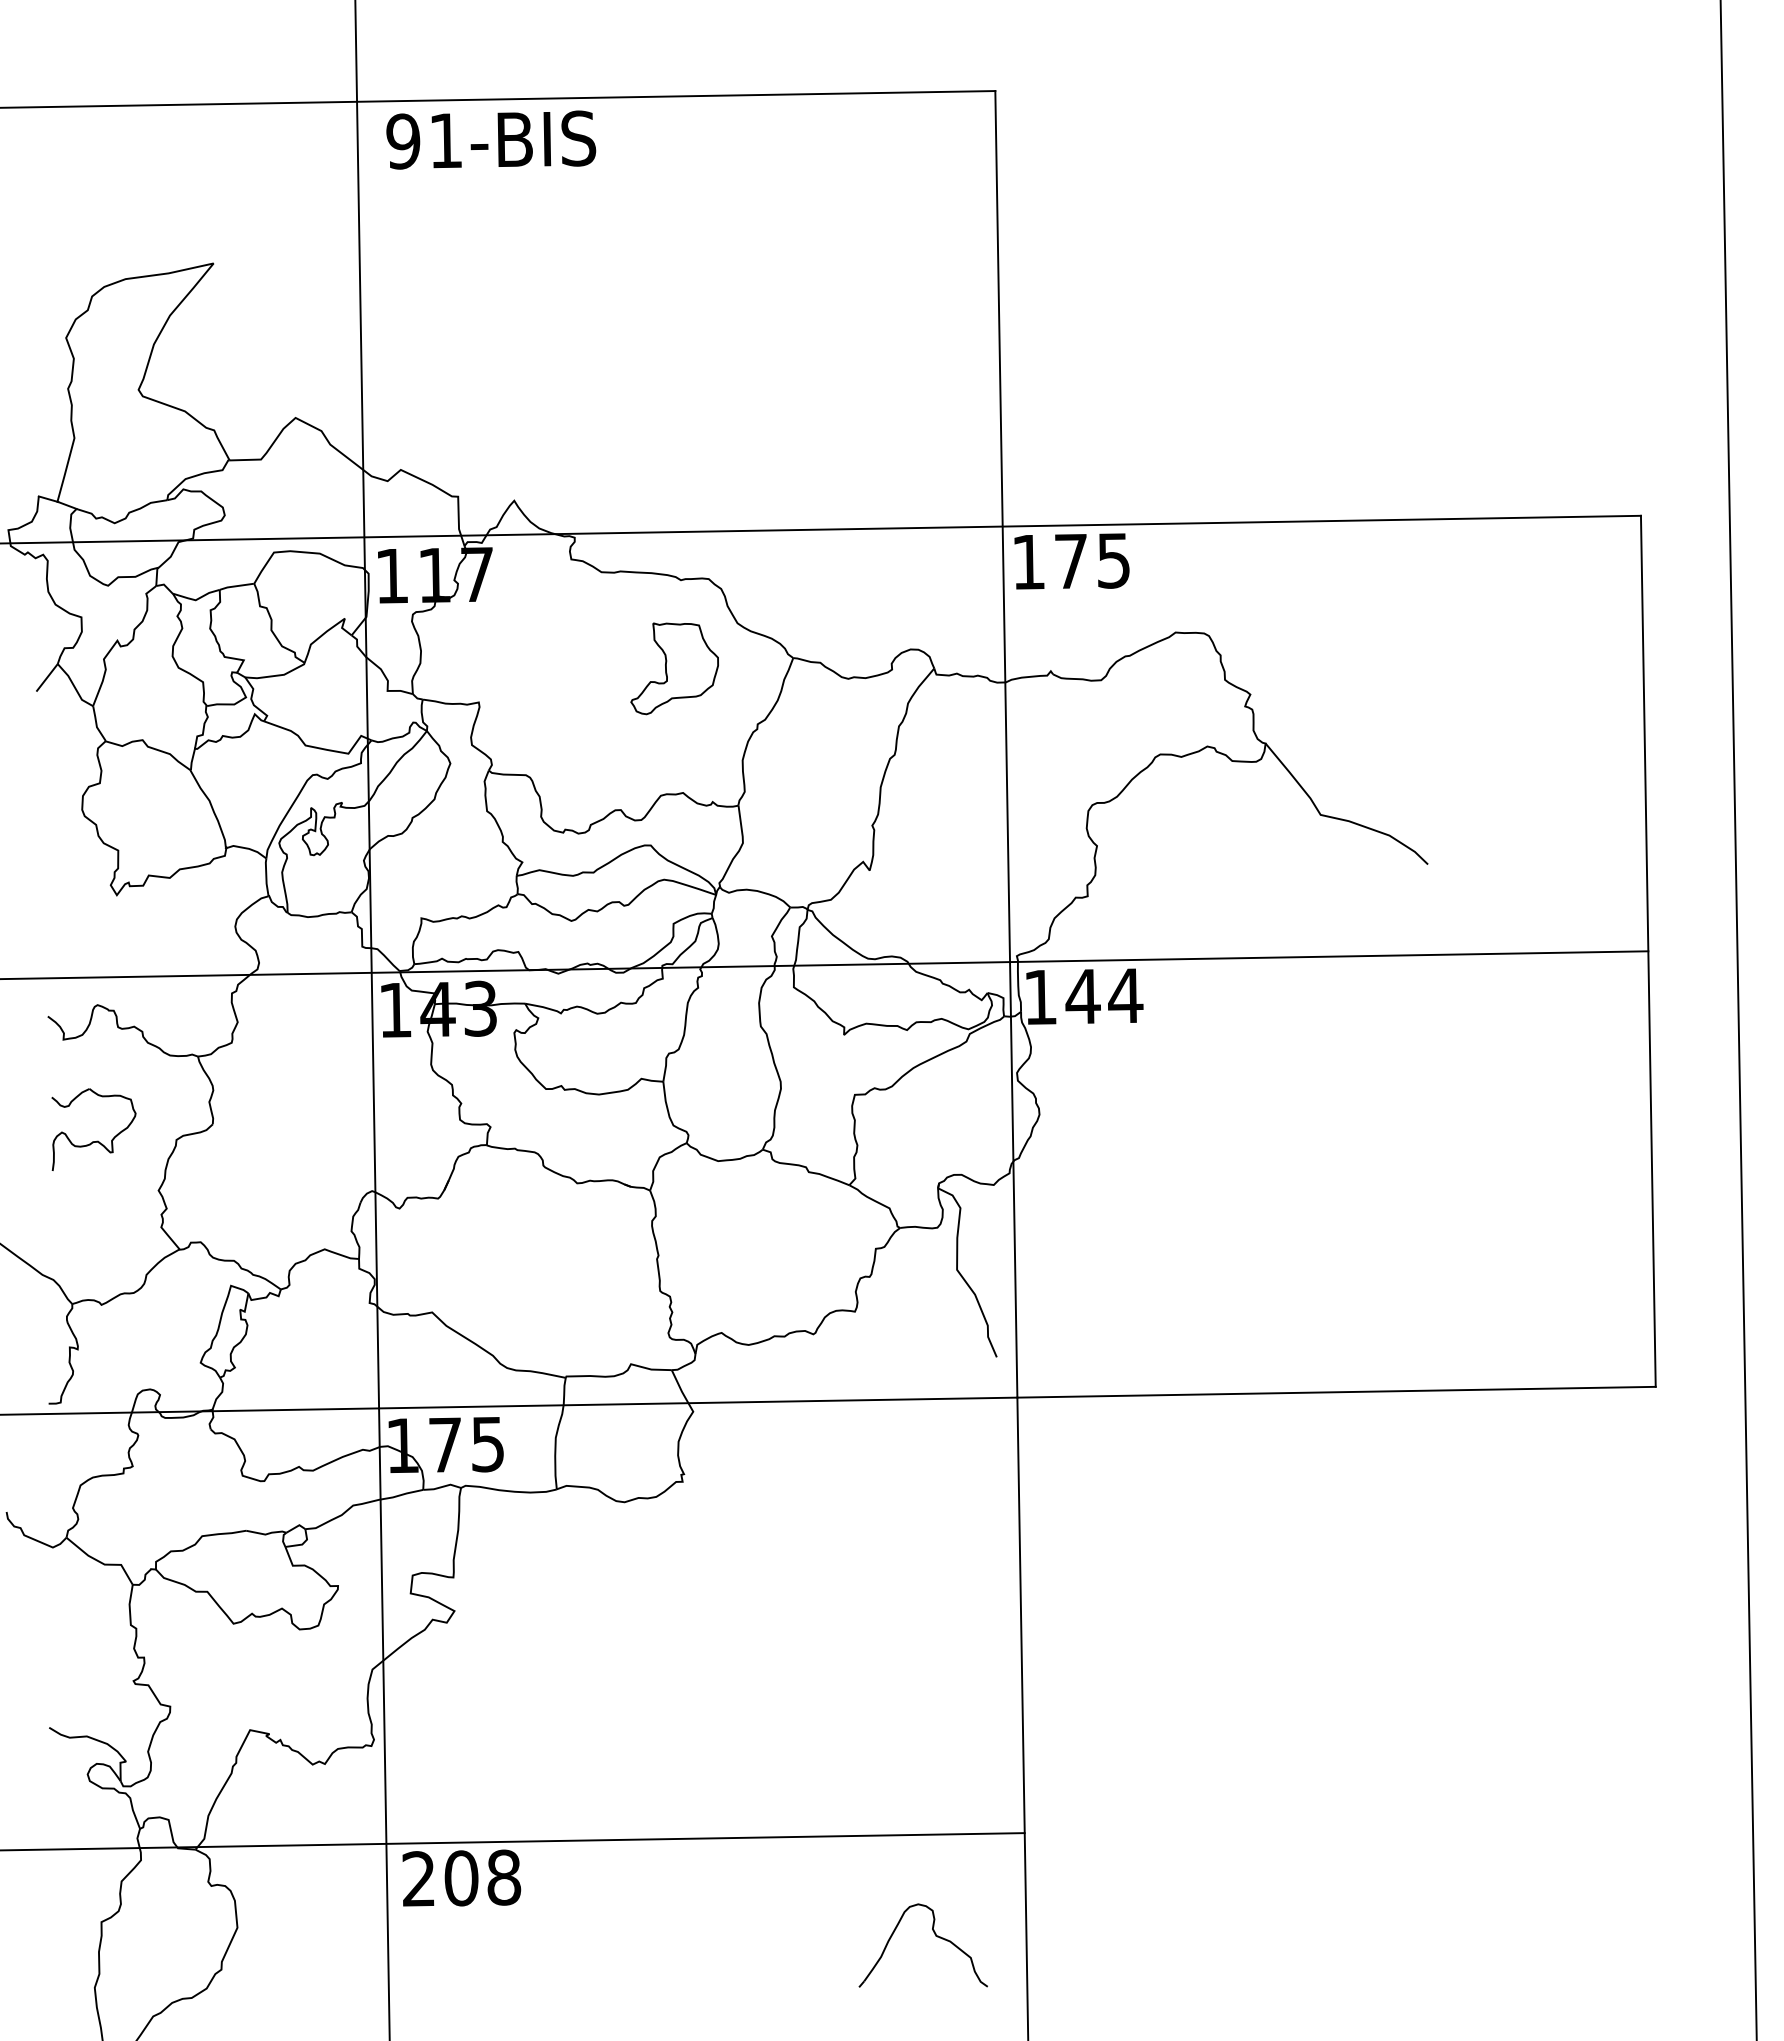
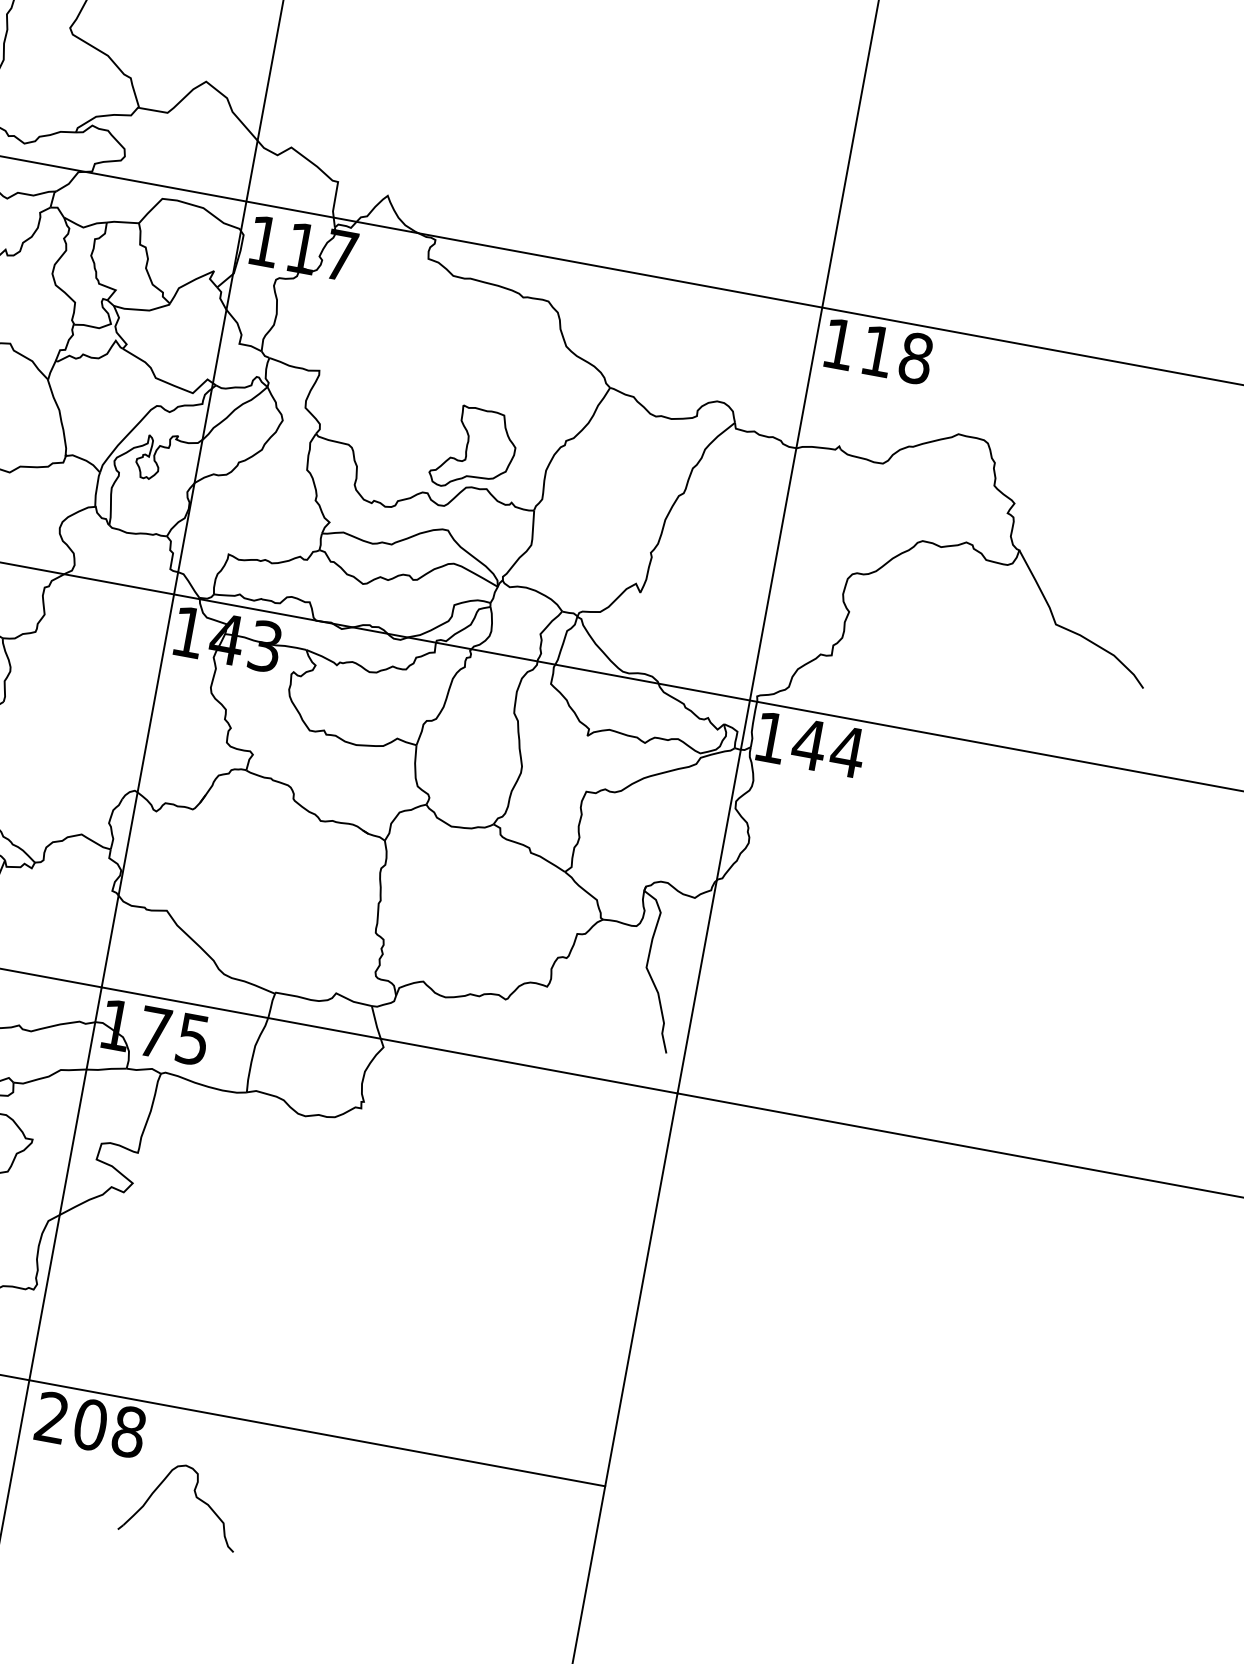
text: (1092, 560) -> (896, 354), 175 -> 118
part: (674, 668) -> (474, 449), moved
part: (935, 1936) -> (195, 1497), moved

